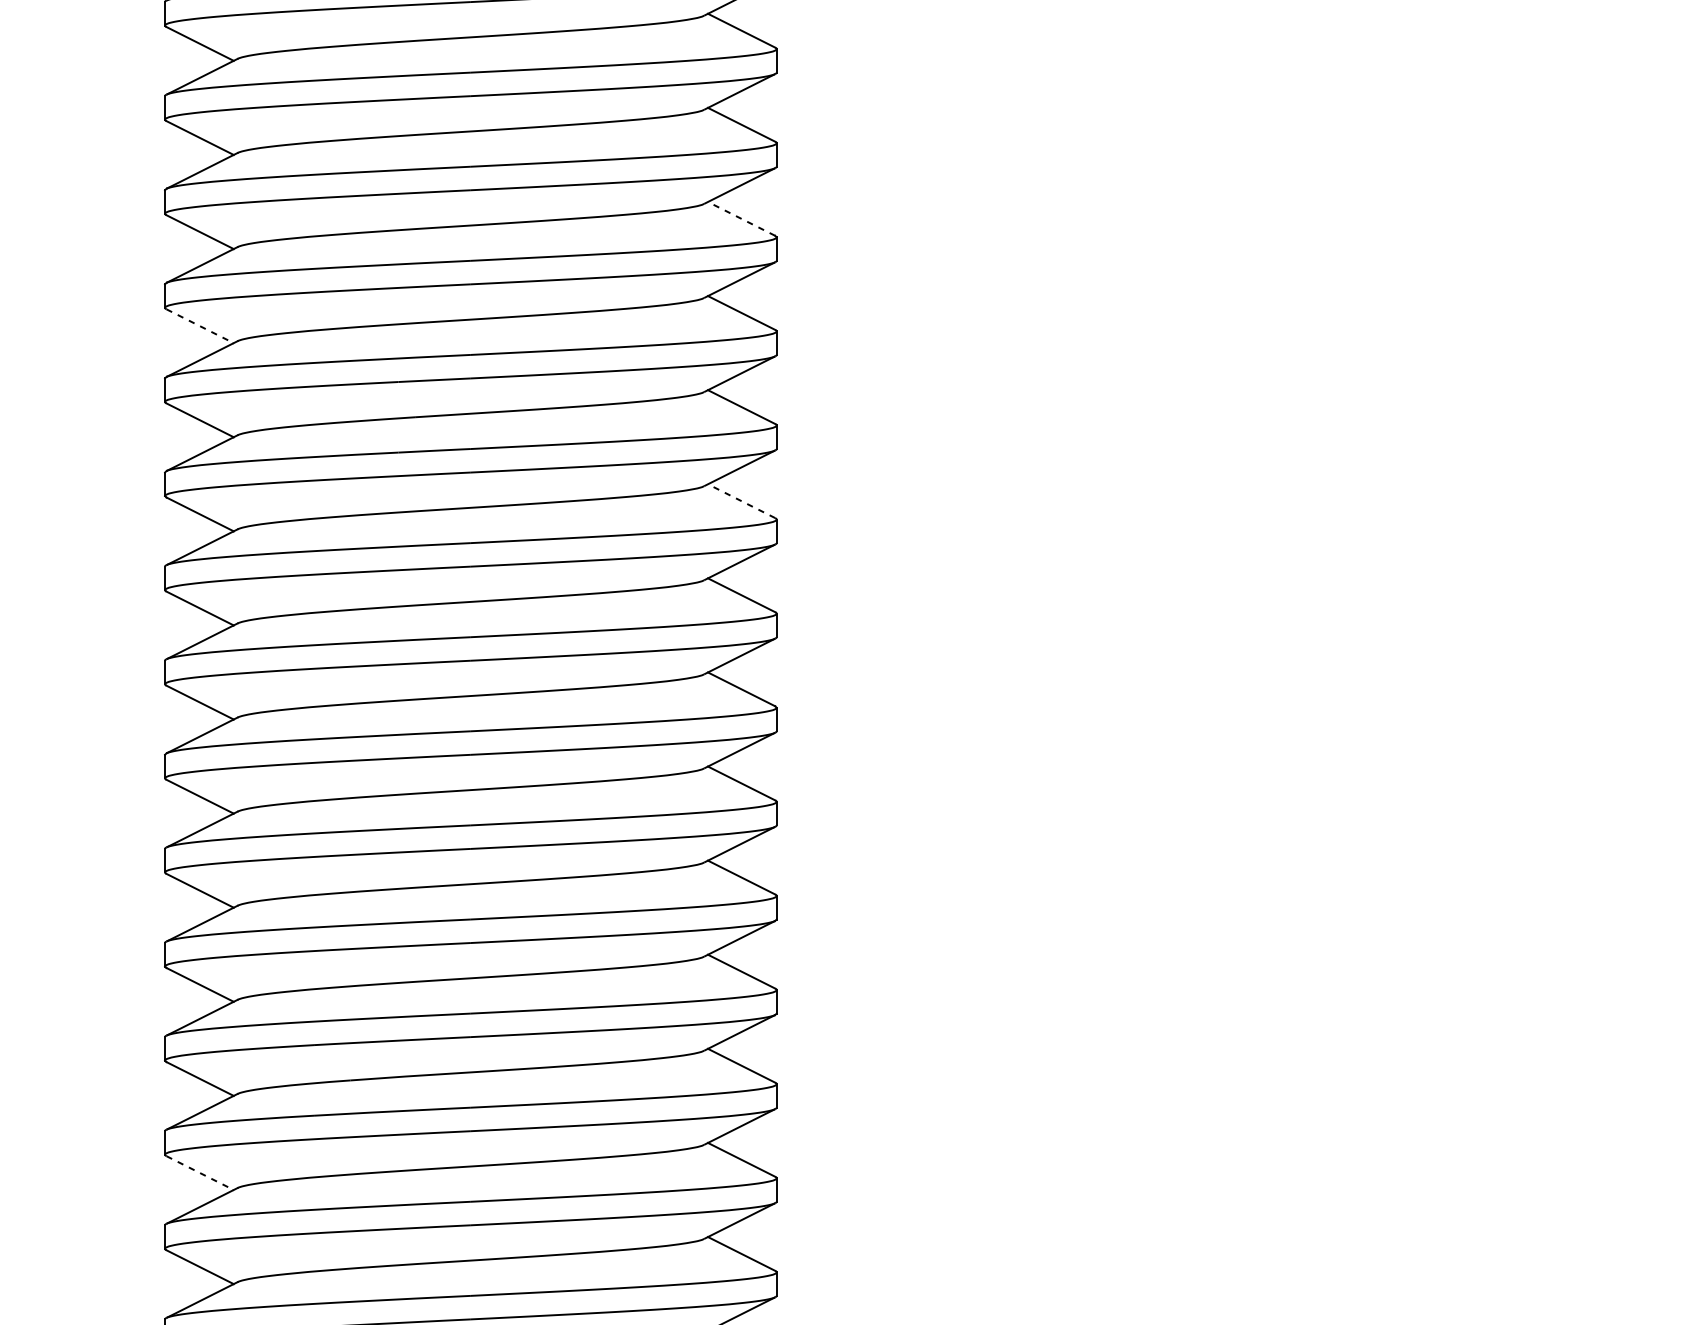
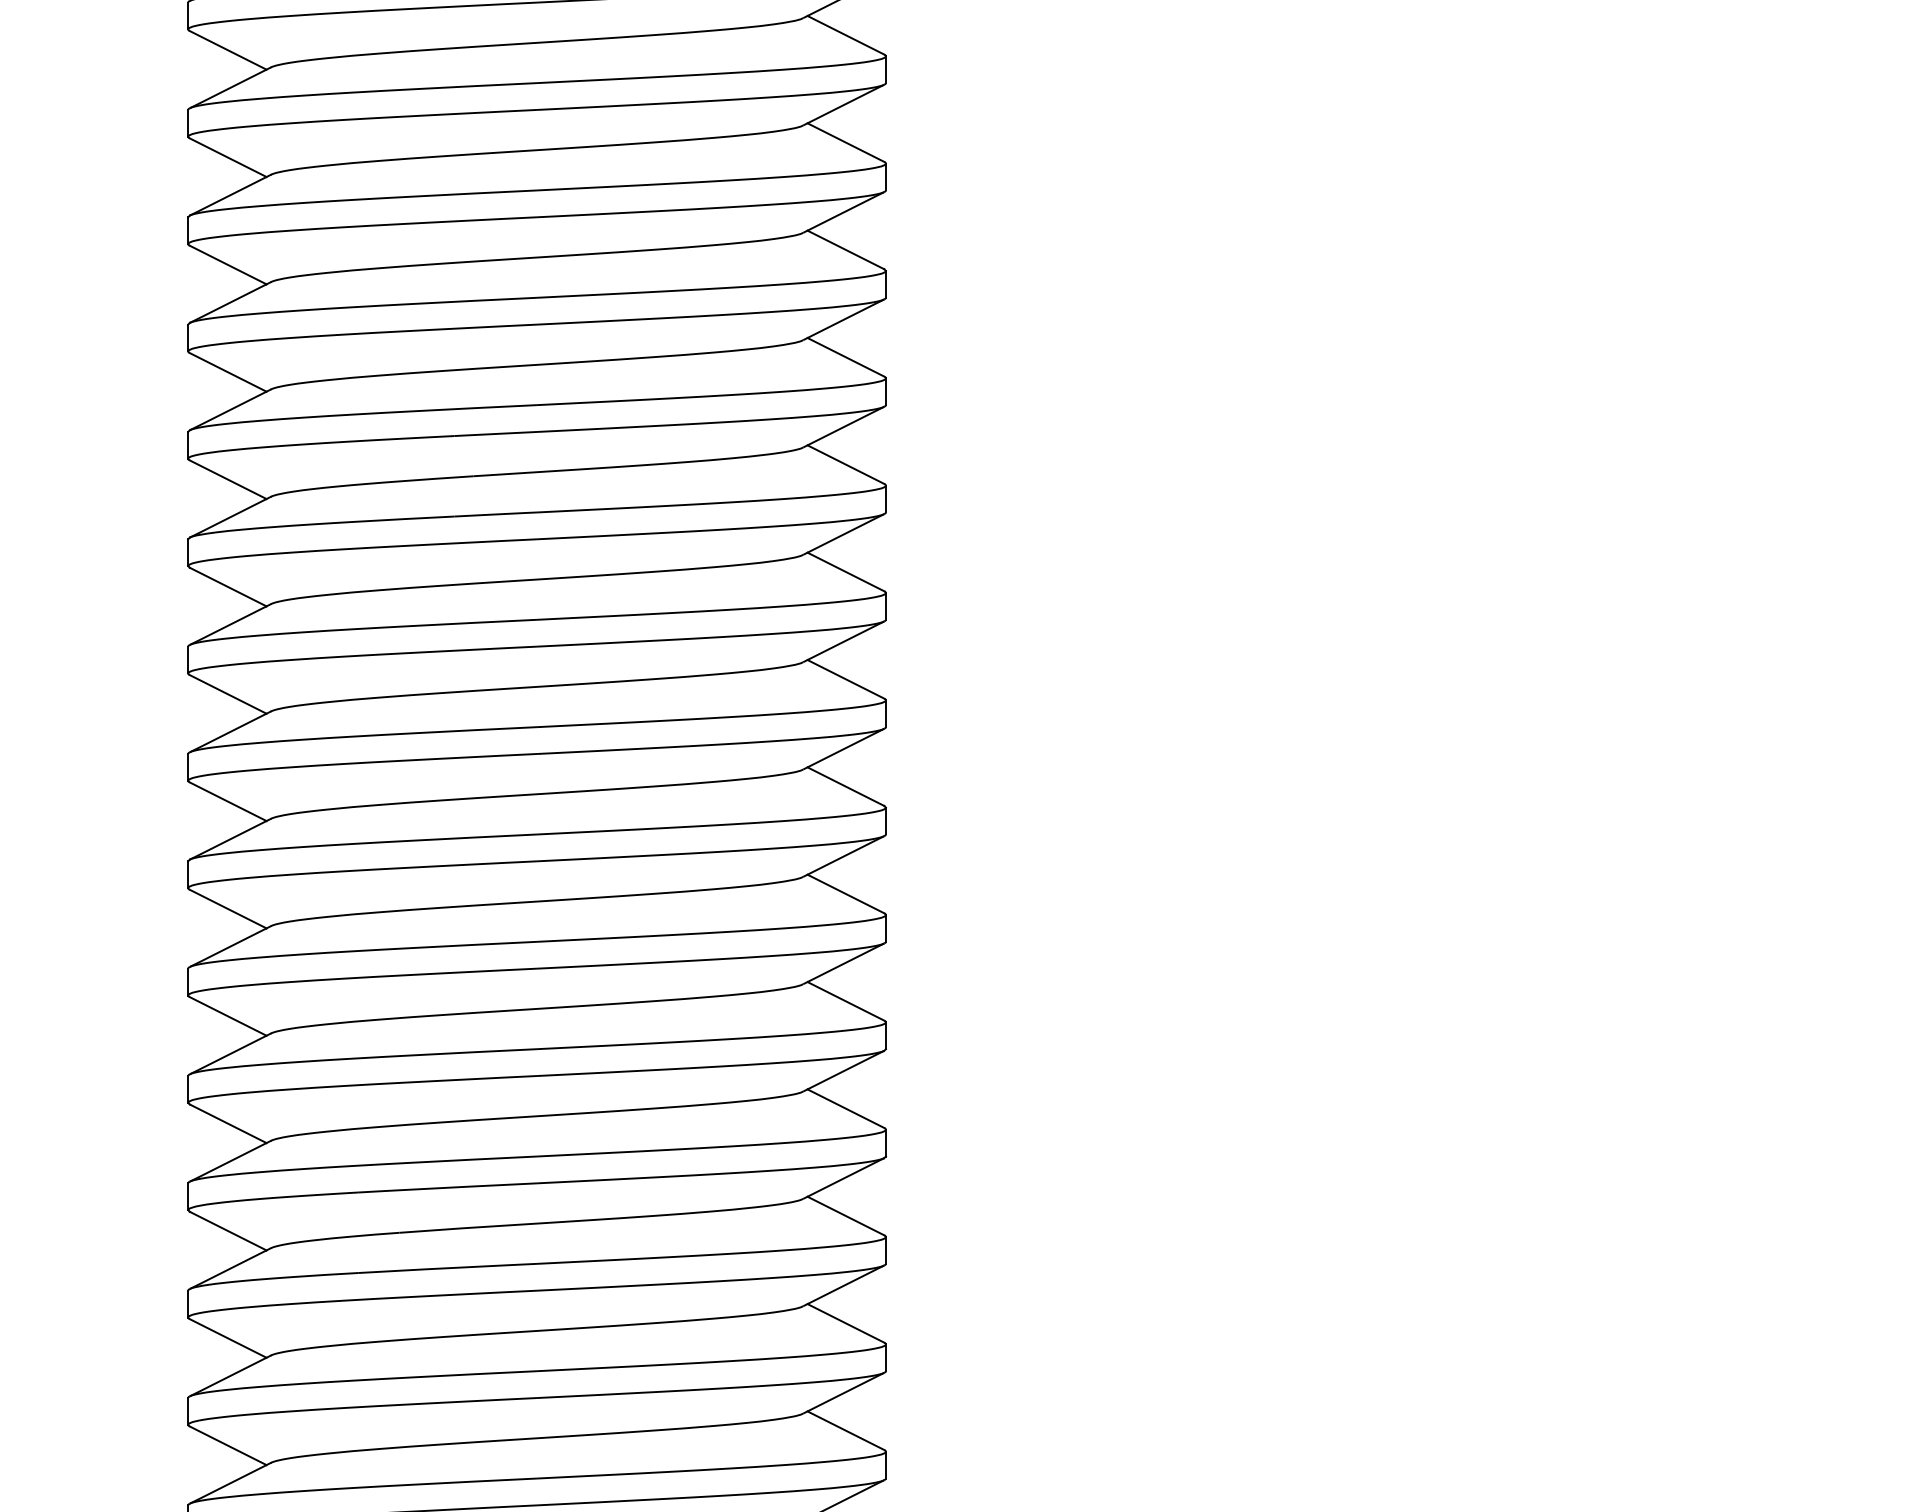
line: (741, 218) -> (845, 249), dashed -> solid
line: (200, 326) -> (228, 372), dashed -> solid
line: (741, 500) -> (845, 571), dashed -> solid
line: (200, 1173) -> (228, 1338), dashed -> solid

